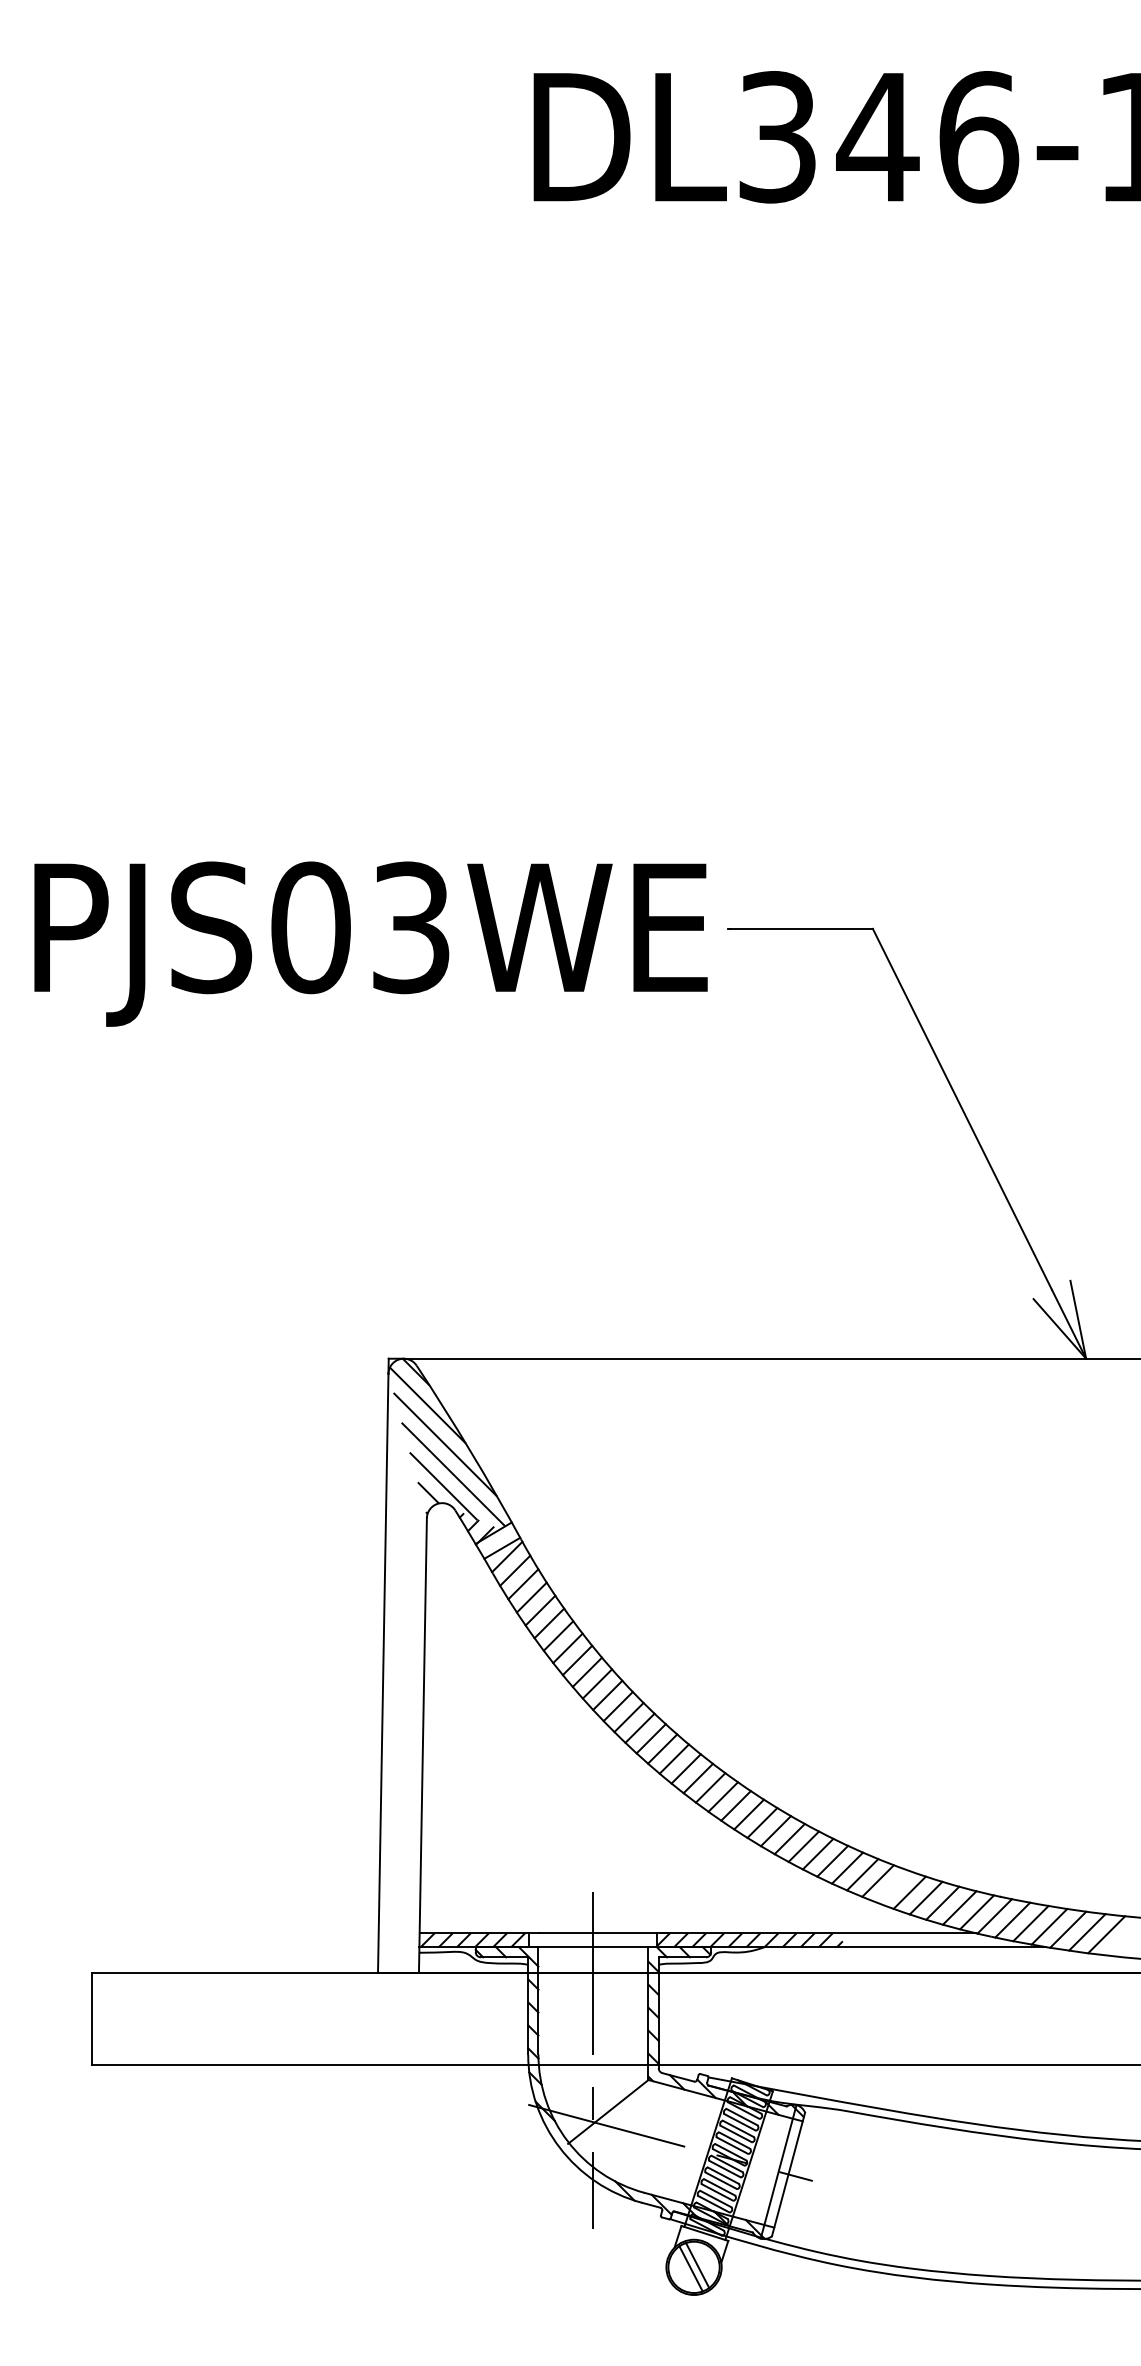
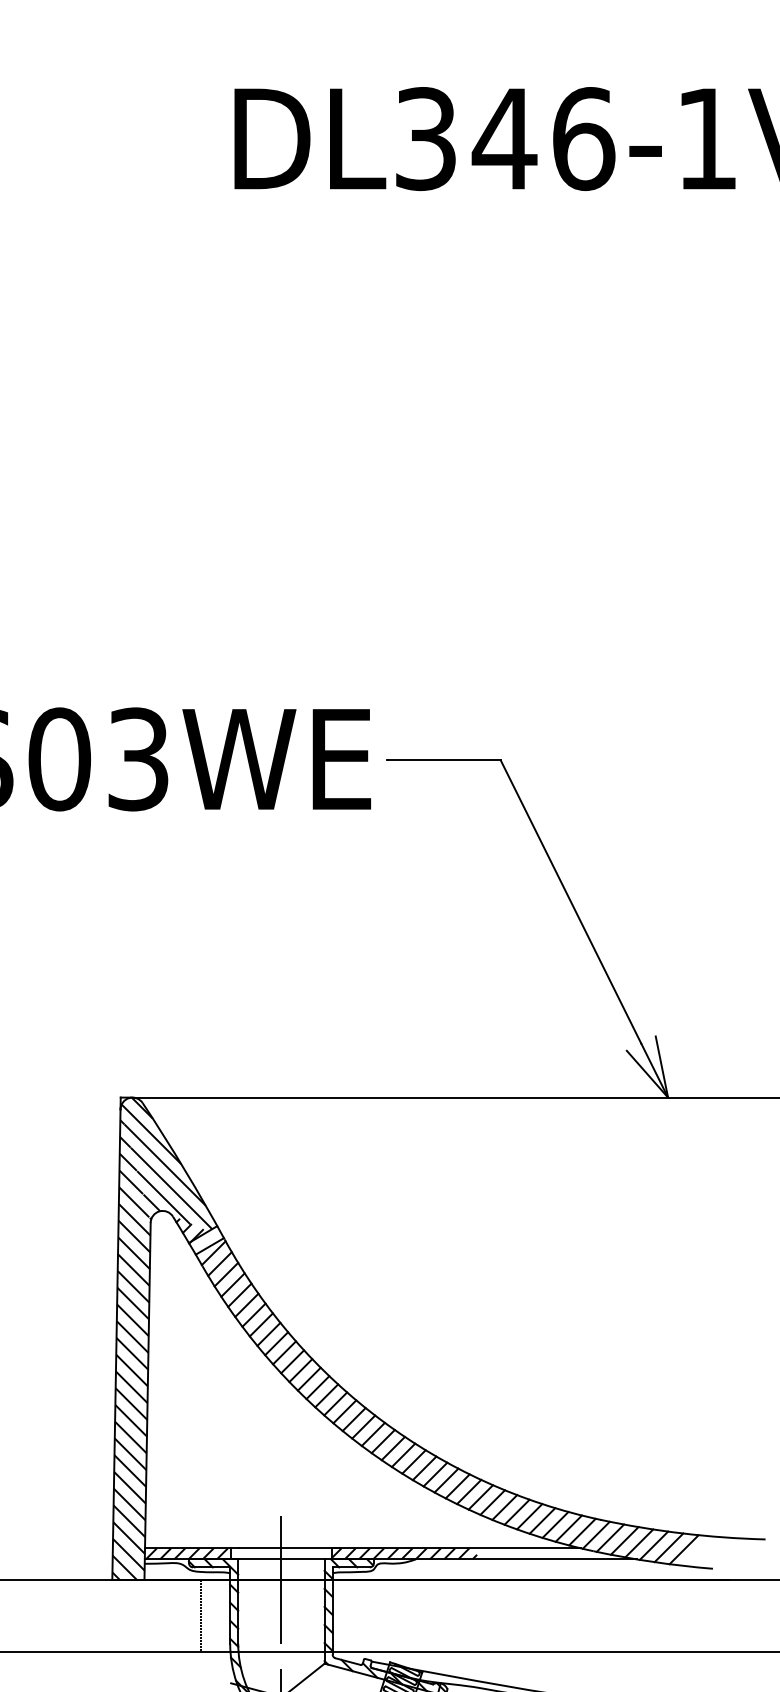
hatch: (402, 1679) -> (131, 1349), added
line: (893, 1887) -> (516, 1512), added
line: (490, 2018) -> (200, 1615), added

